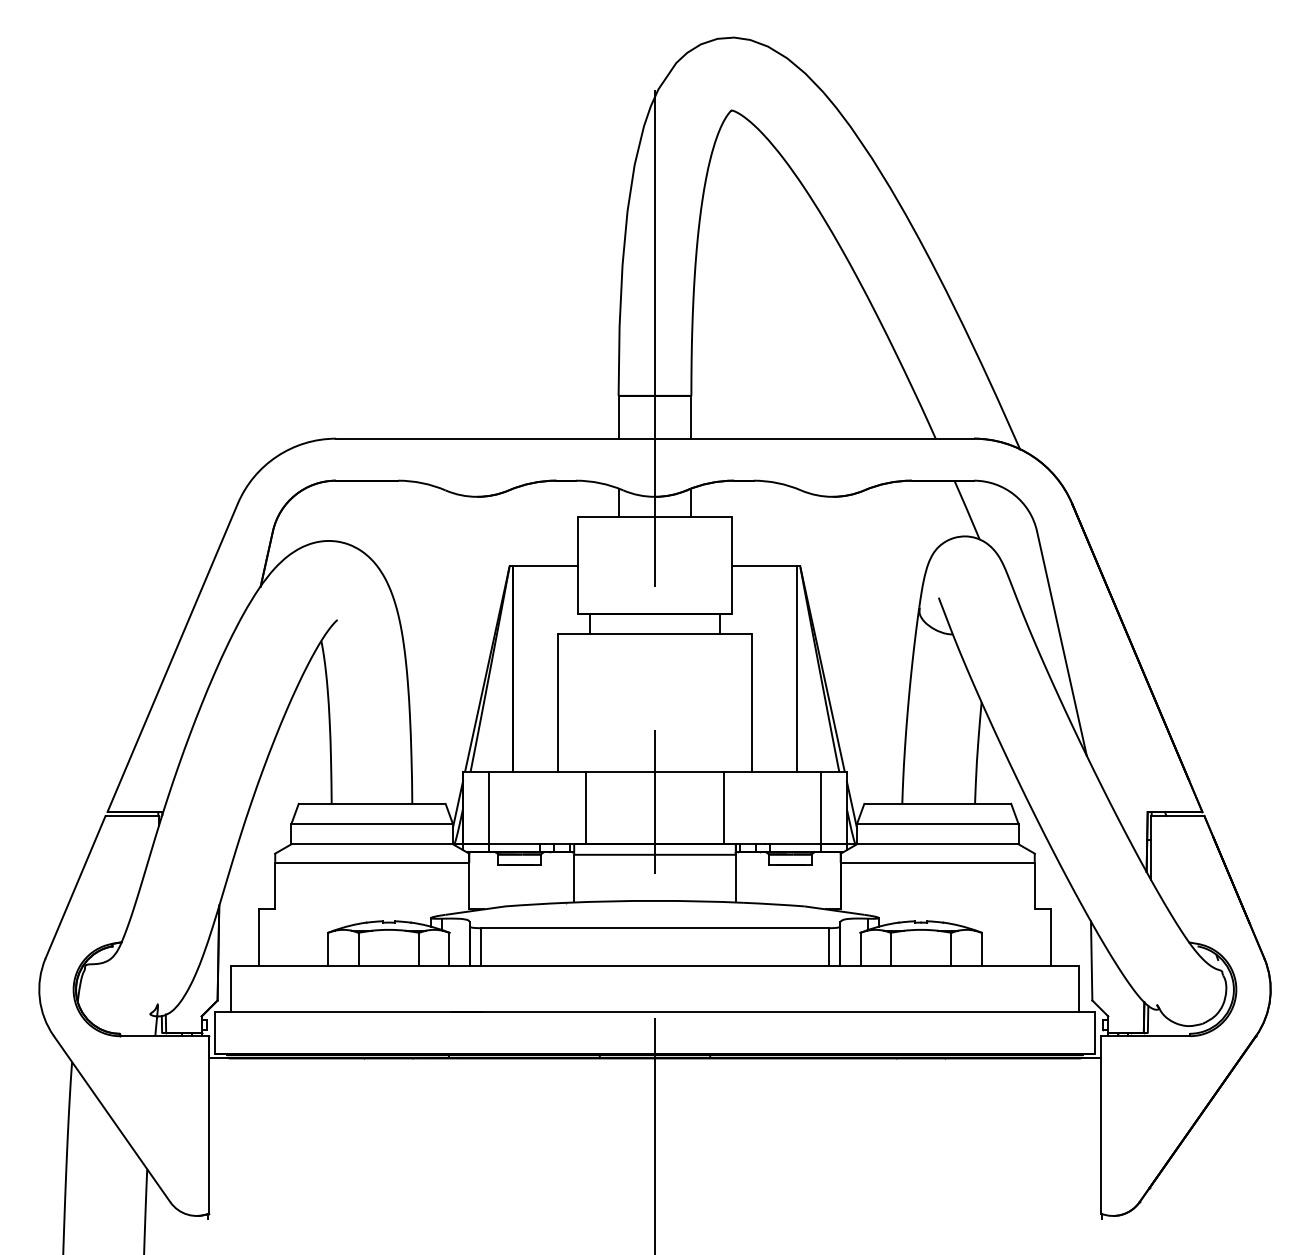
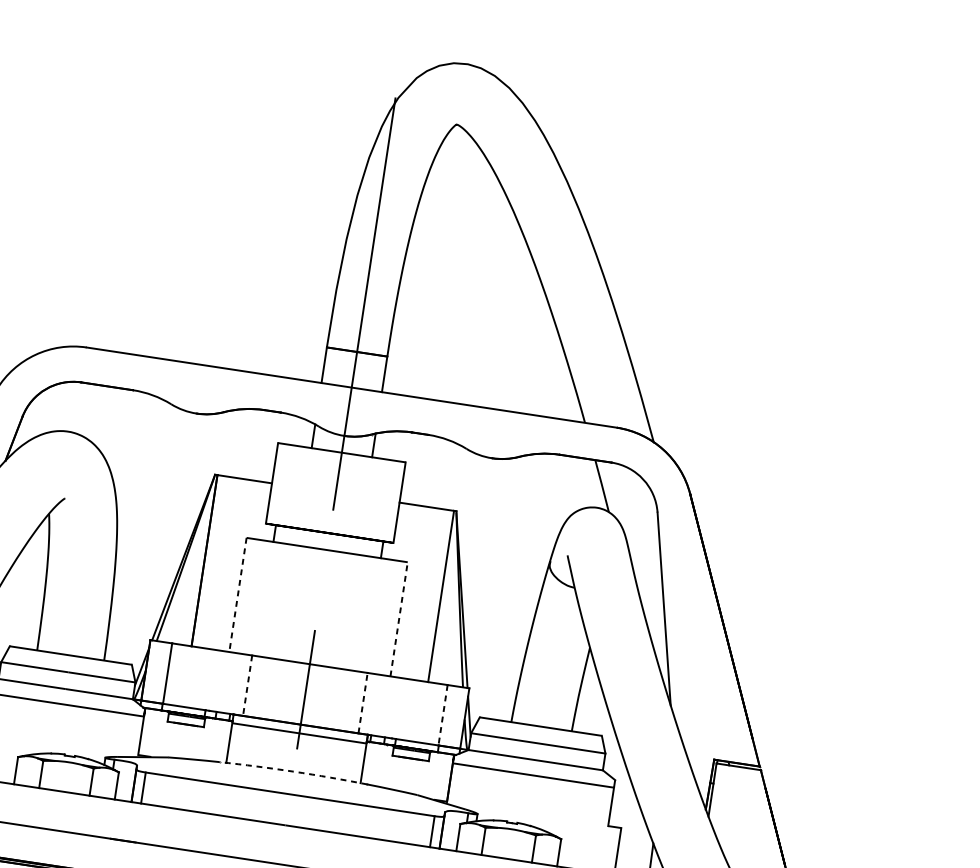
line: (558, 702) -> (238, 594), solid -> dashed
line: (751, 702) -> (398, 618), solid -> dashed
line: (724, 807) -> (363, 702), solid -> dashed
line: (585, 808) -> (247, 686), solid -> dashed
line: (820, 808) -> (442, 715), solid -> dashed
arc: (654, 900) -> (293, 771), solid -> dashed

